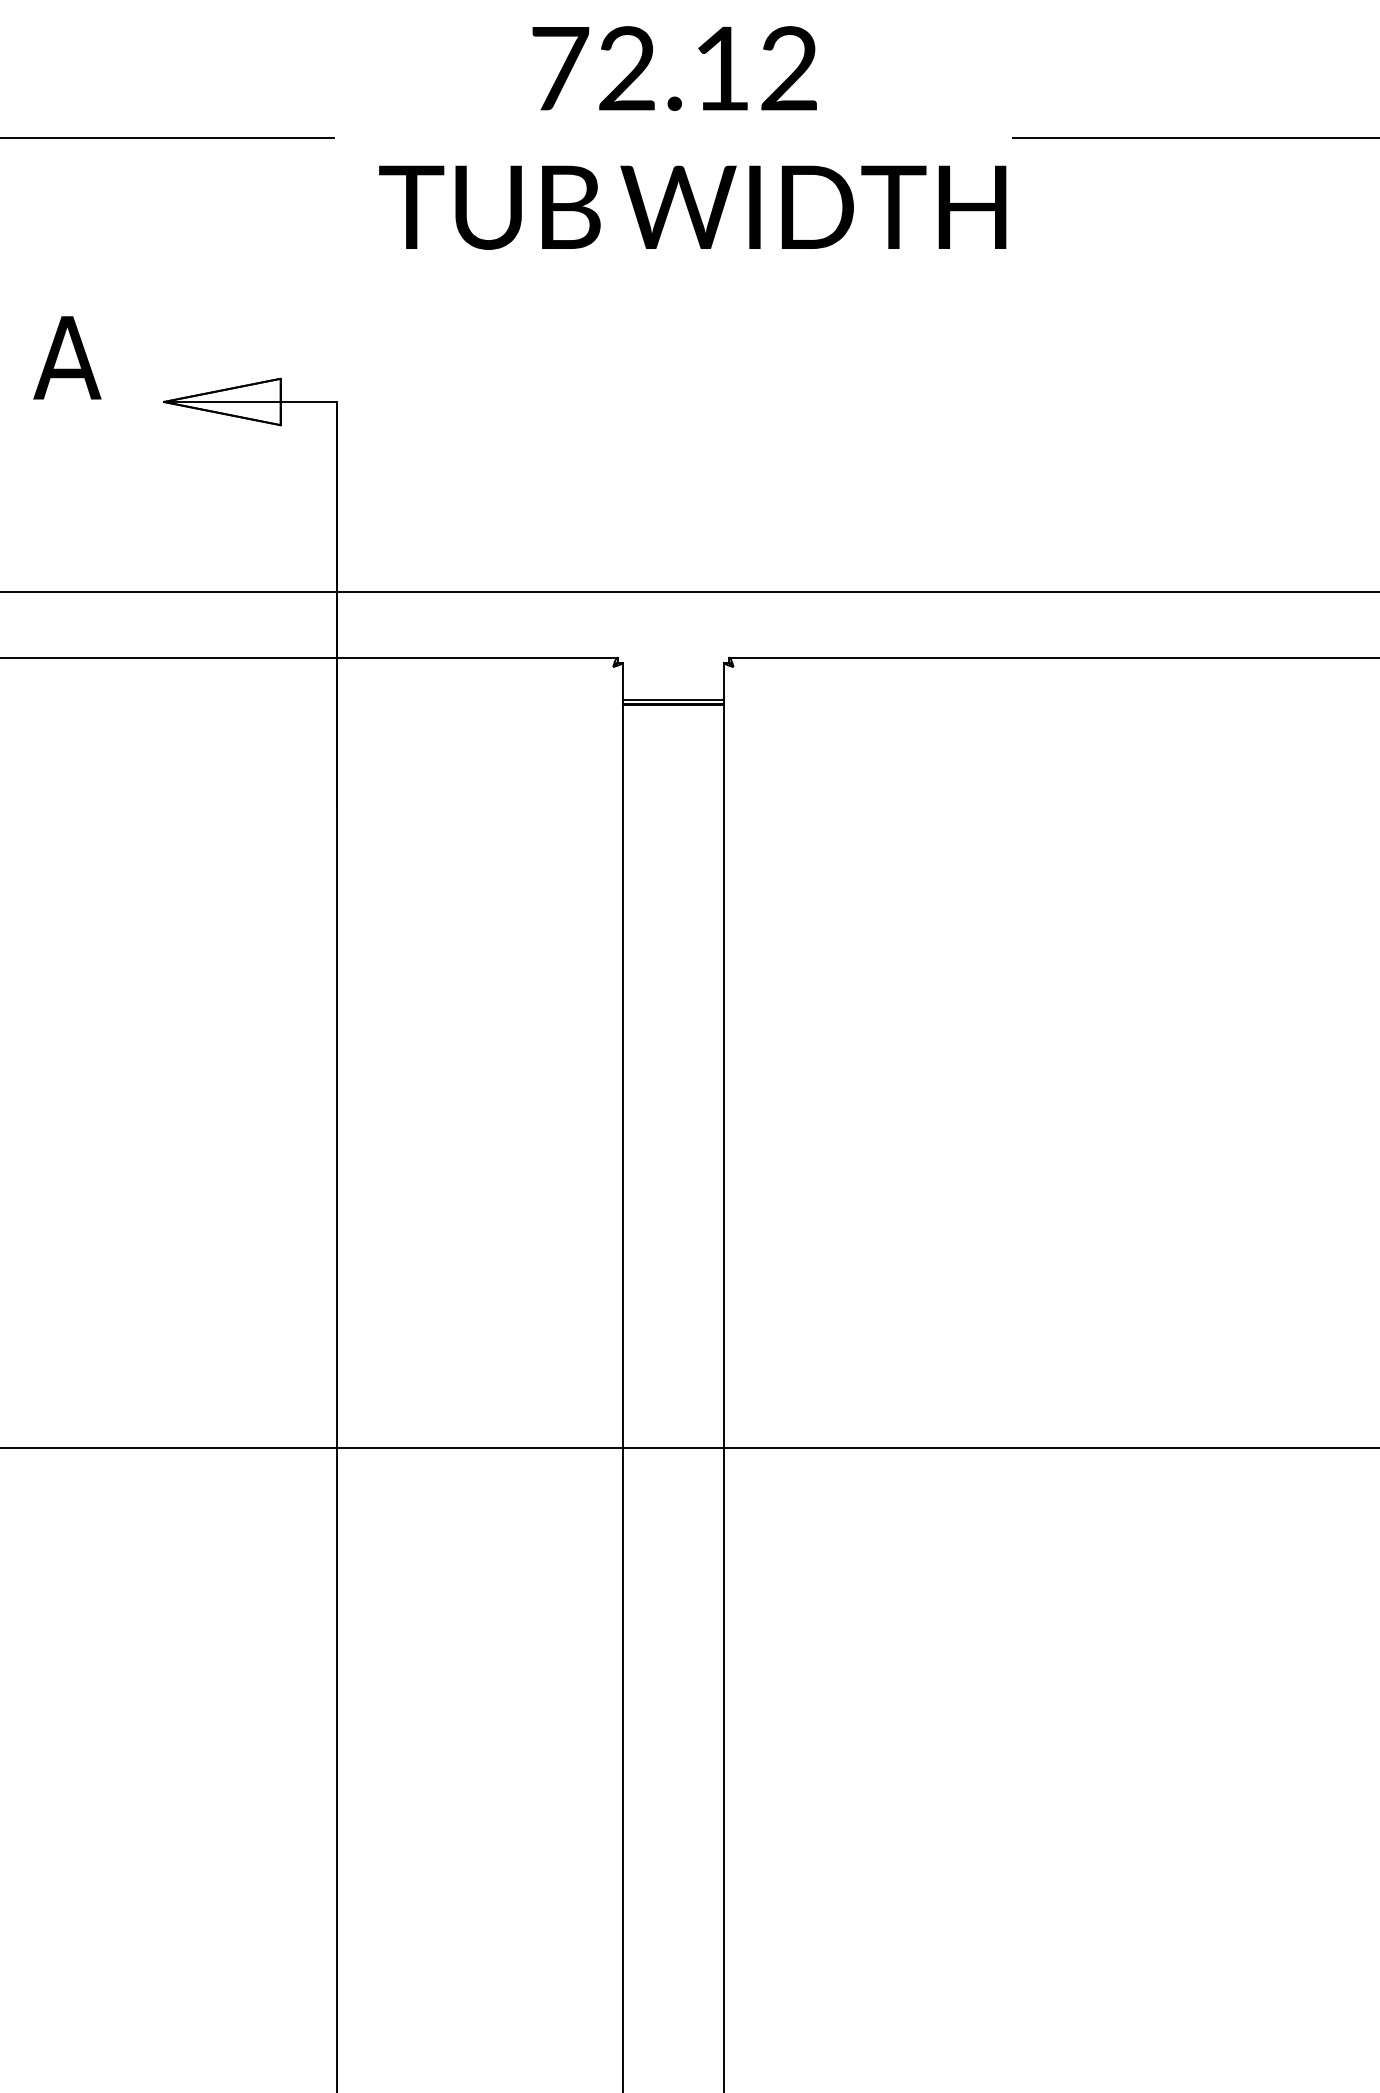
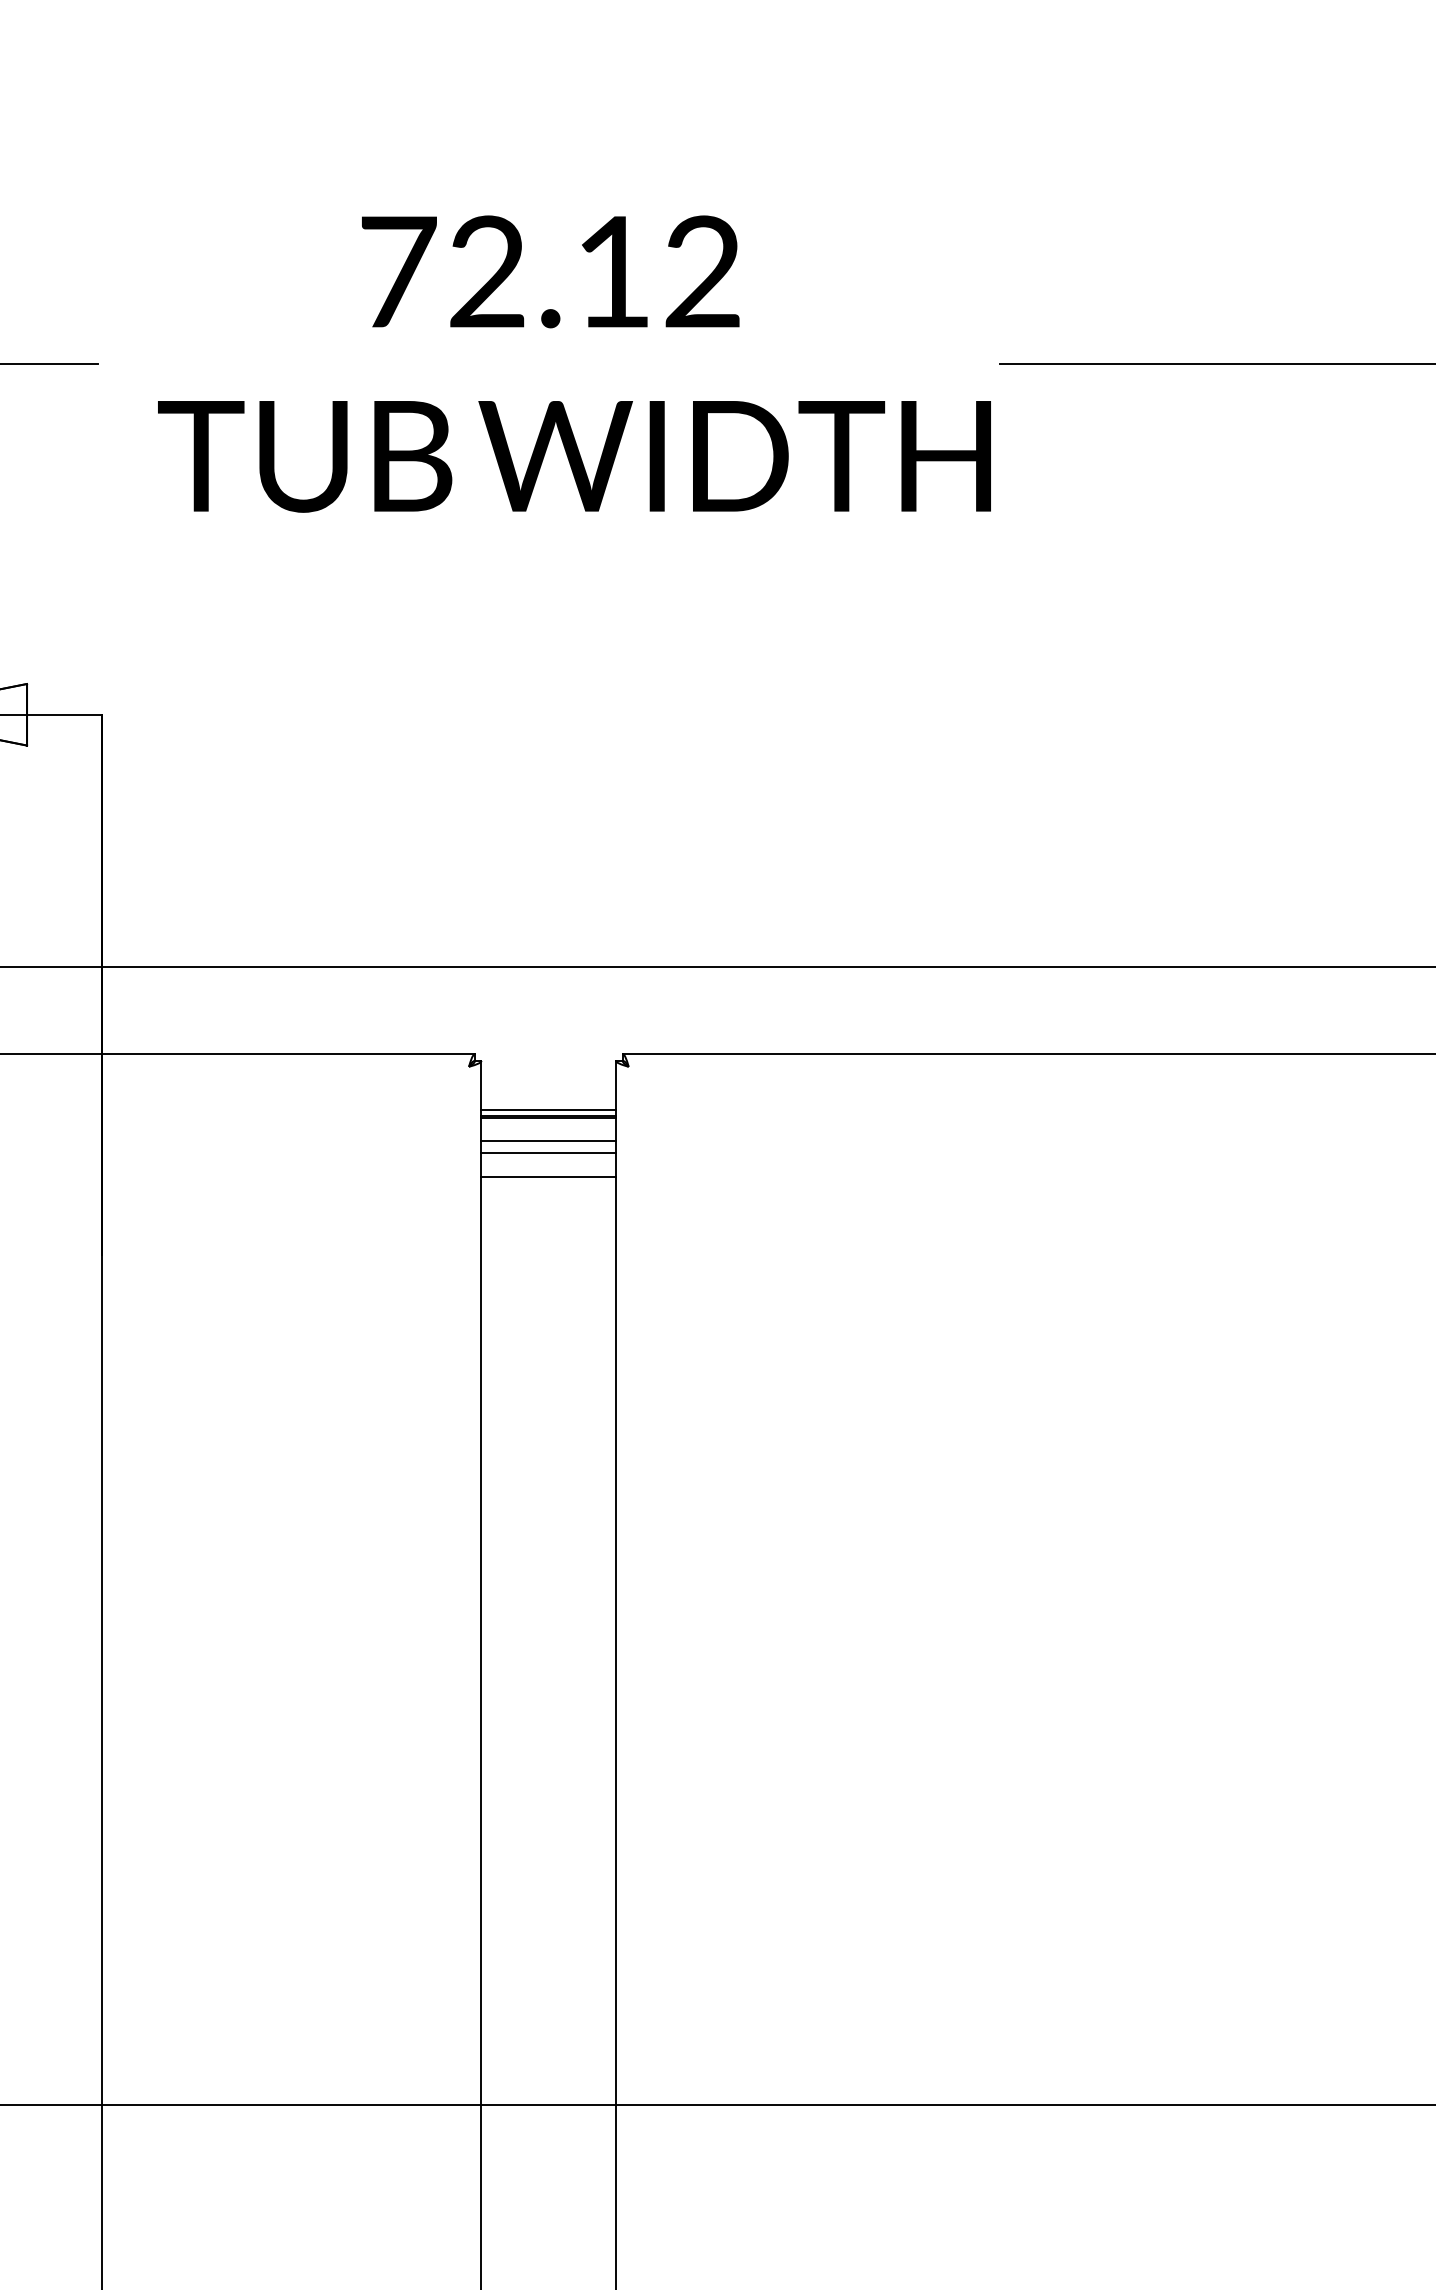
line: (673, 723) -> (549, 1141), added
line: (673, 731) -> (549, 1152), added
line: (673, 749) -> (549, 1176), added

